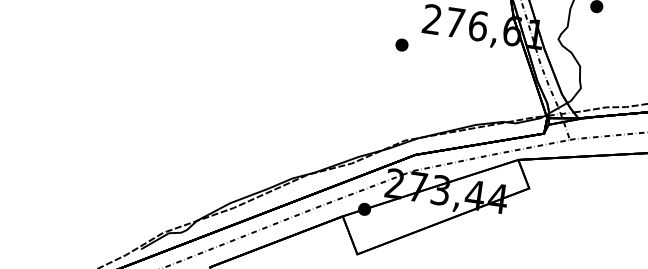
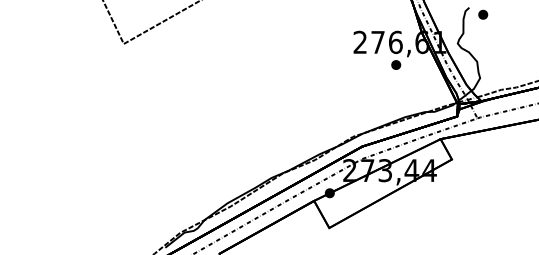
part: (402, 44) -> (396, 64), moved

